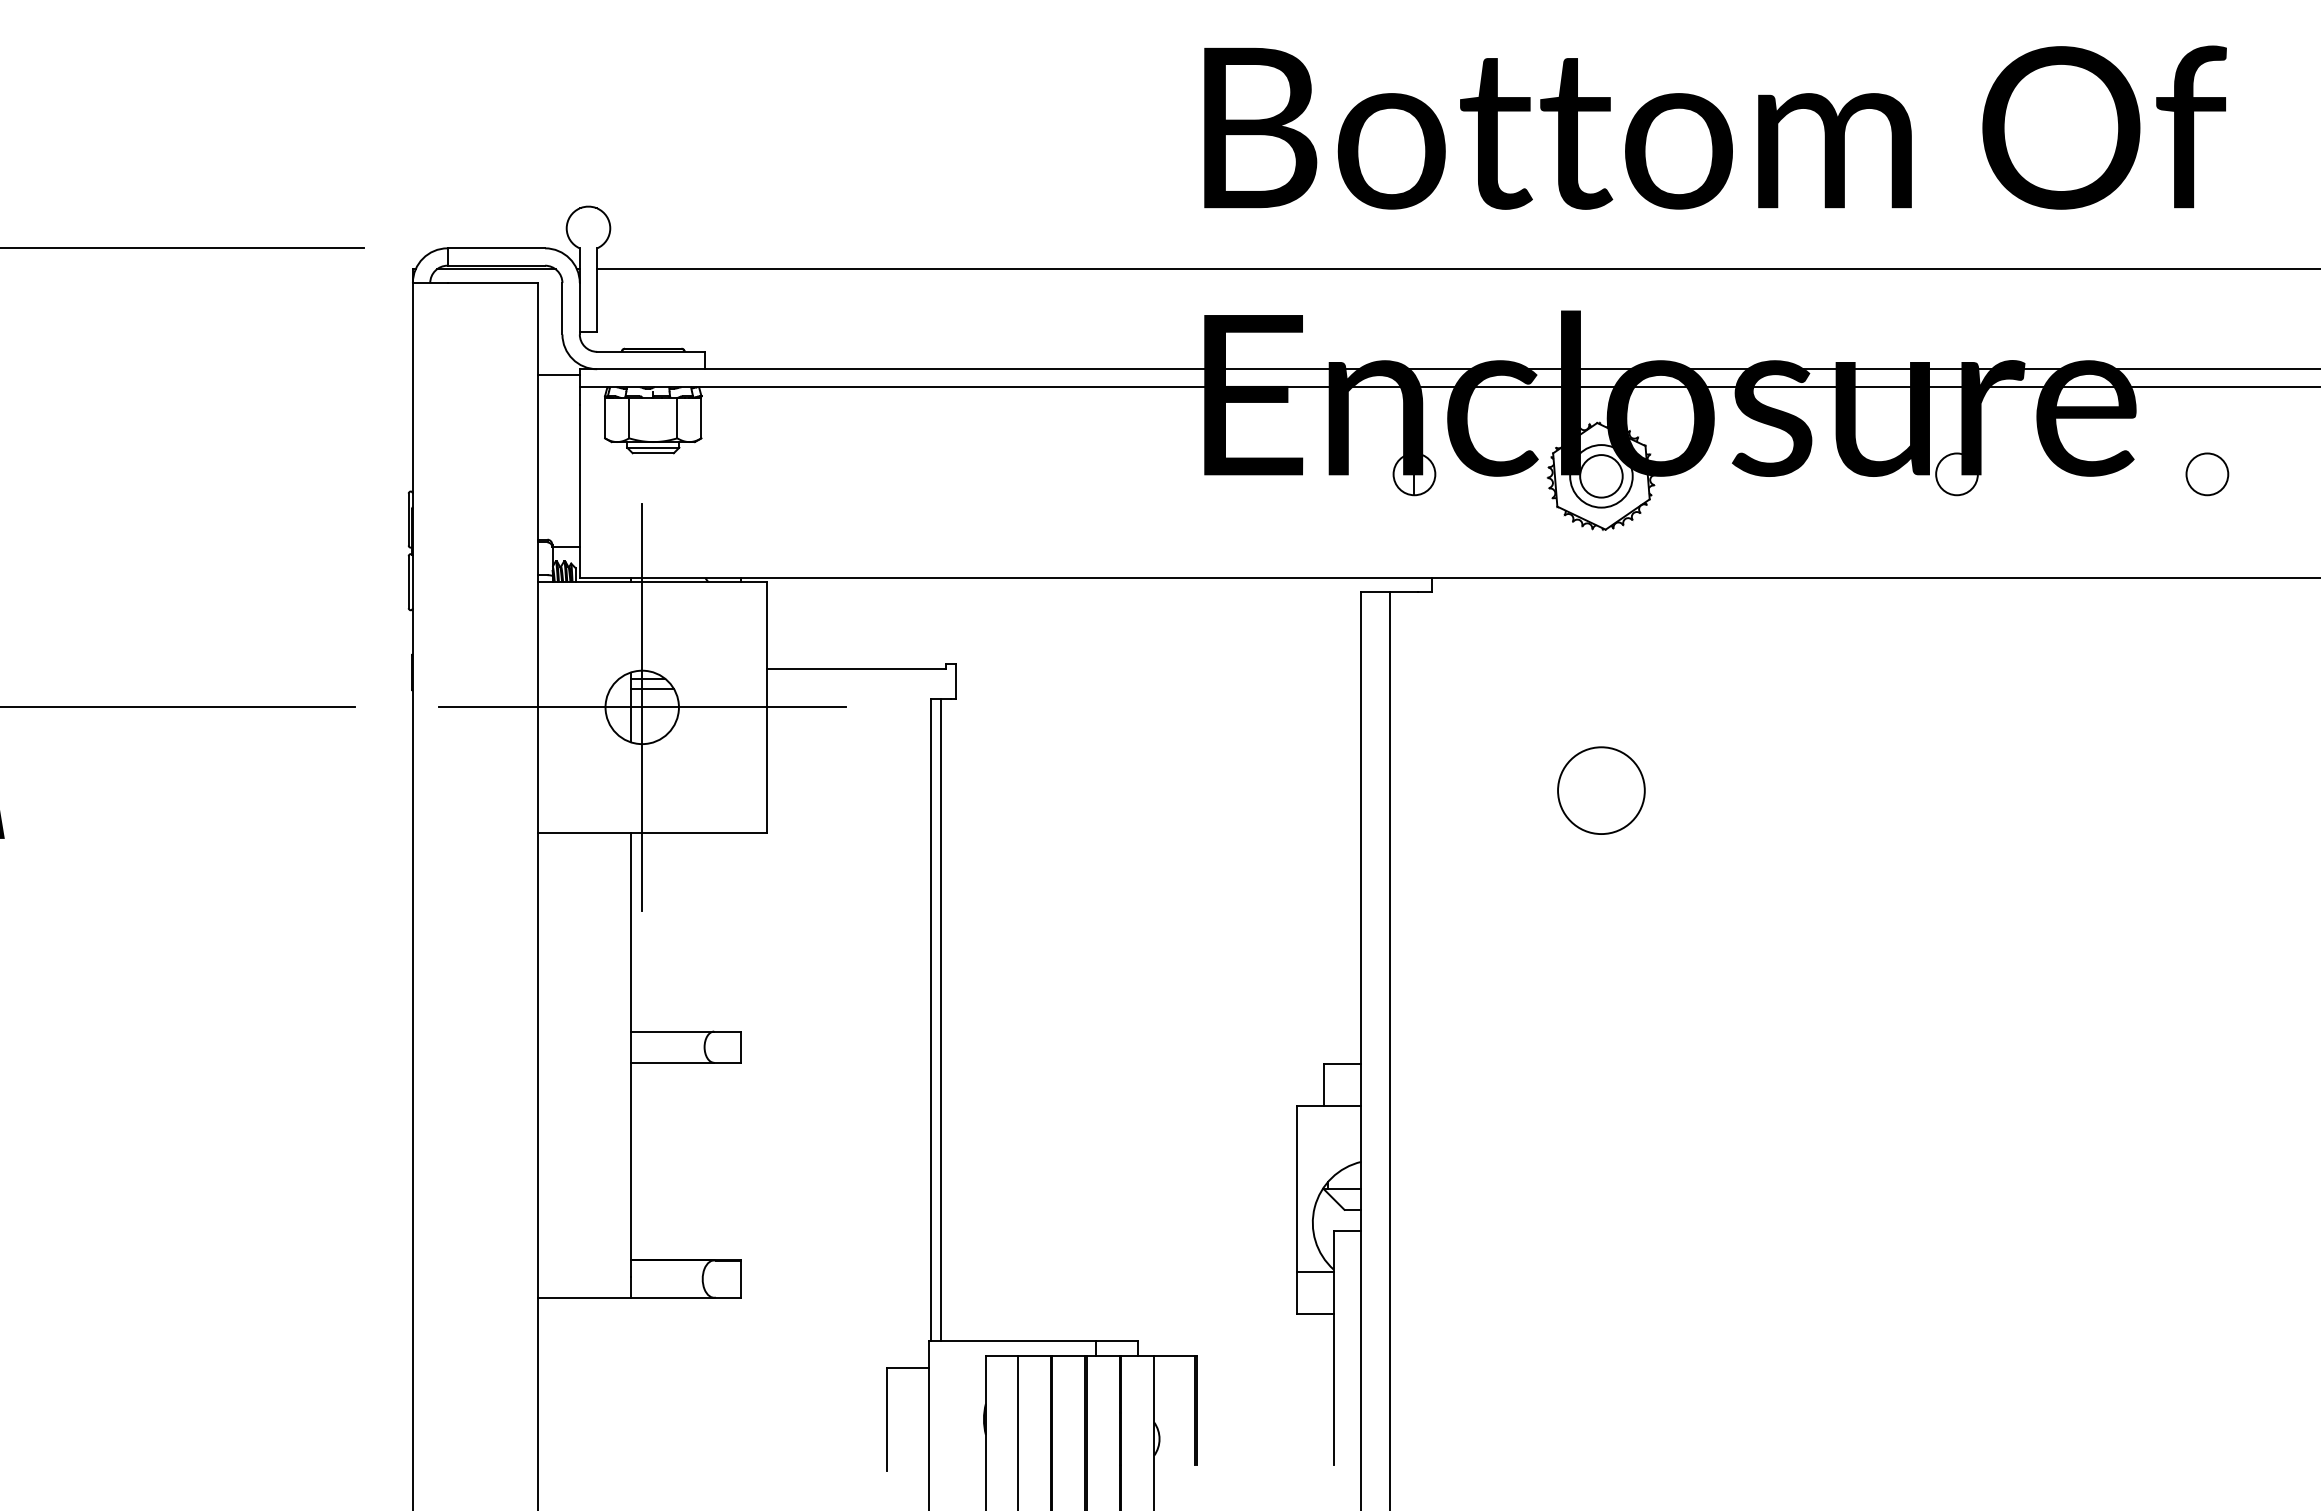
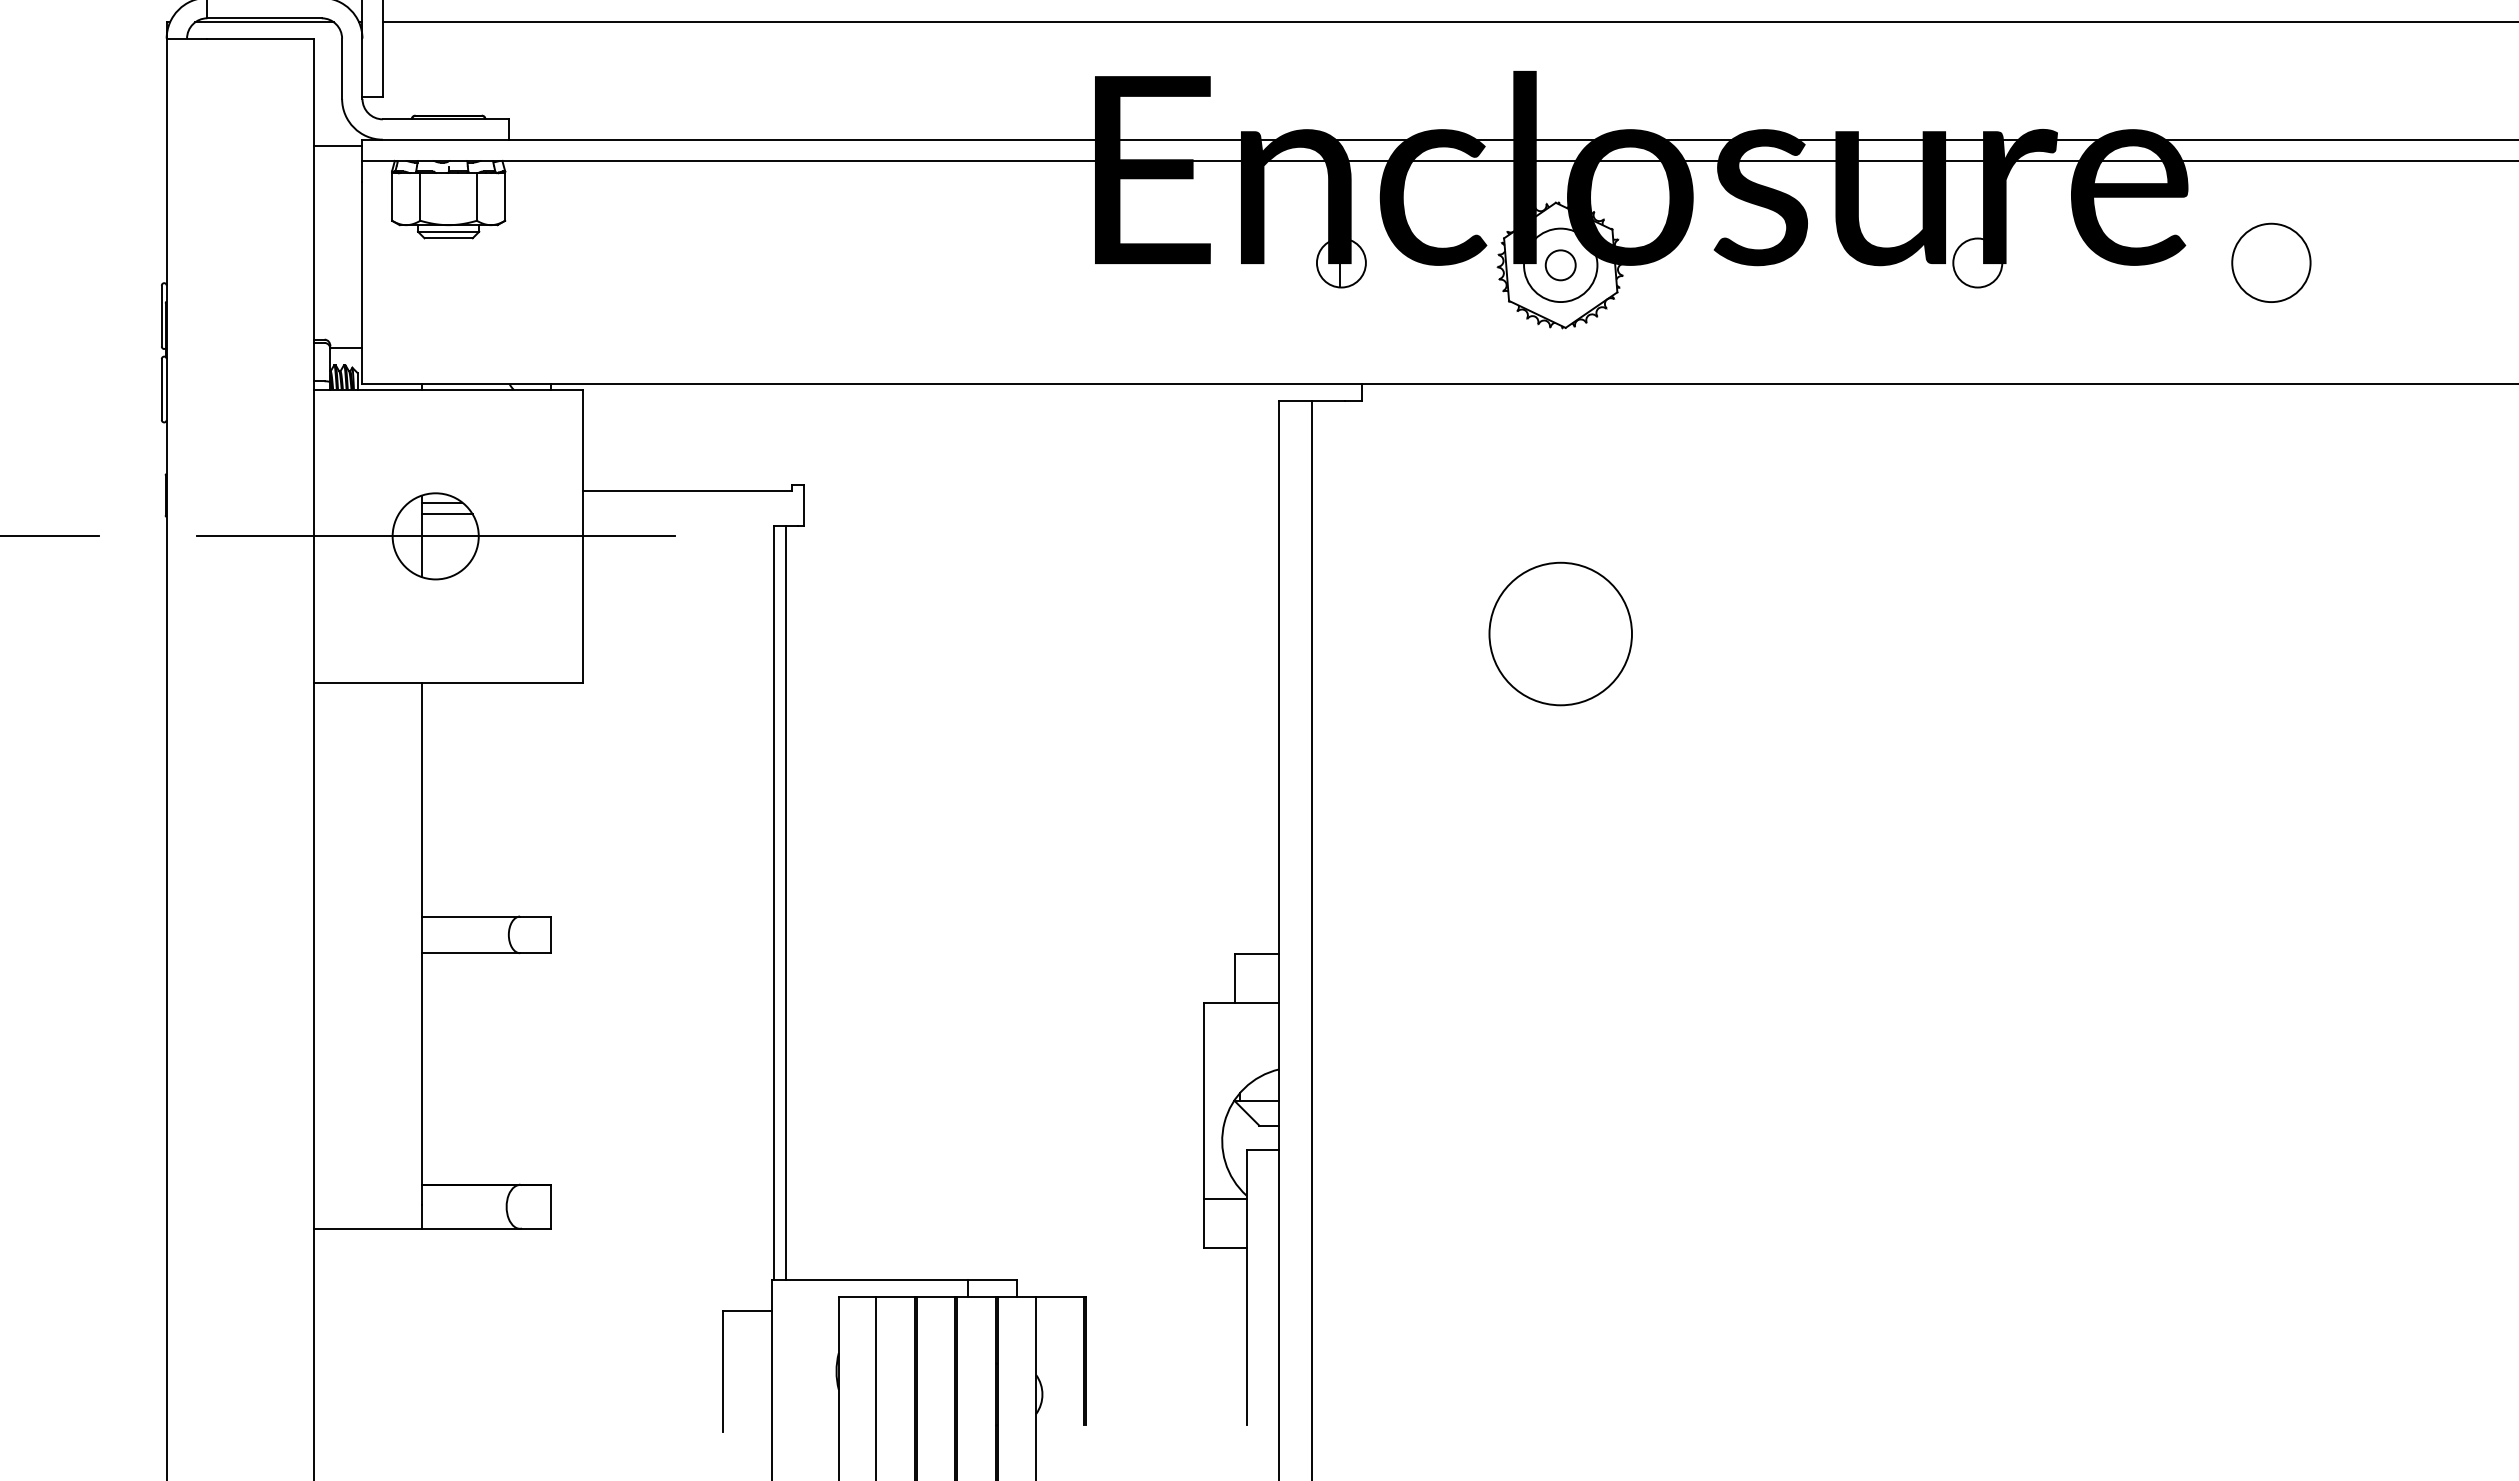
circle: (2207, 474) -> (2271, 263), size x1.6
circle: (1601, 476) -> (1560, 265), size x0.6
line: (642, 707) -> (436, 536), removed
circle: (1601, 790) -> (1560, 633), size x1.4

